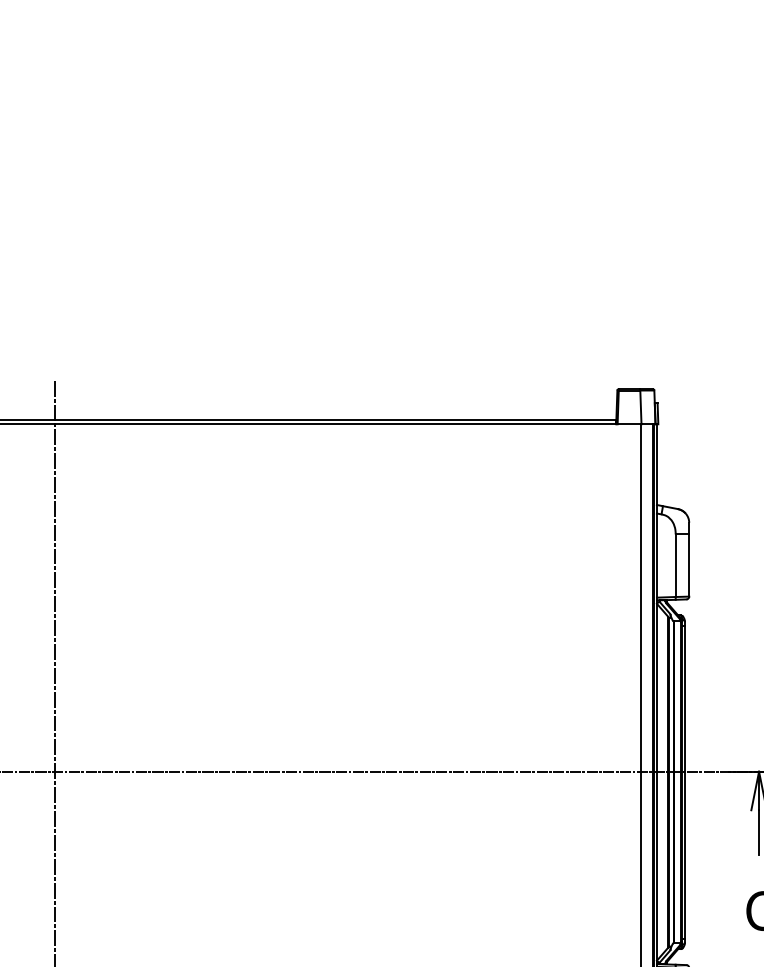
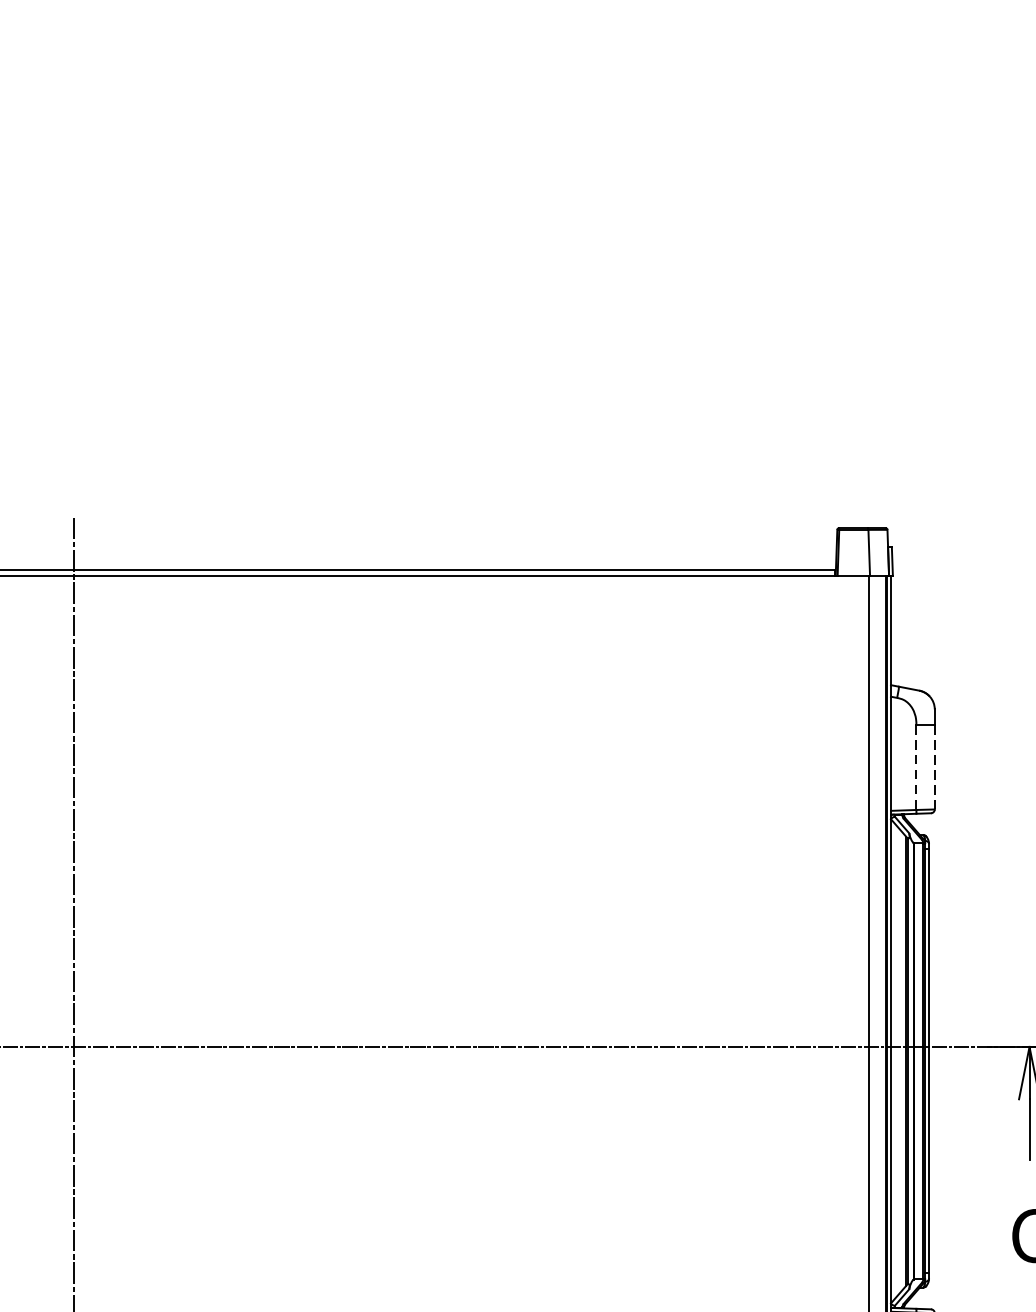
line: (689, 565) -> (935, 767), solid -> dashed
line: (675, 566) -> (916, 768), solid -> dashed

